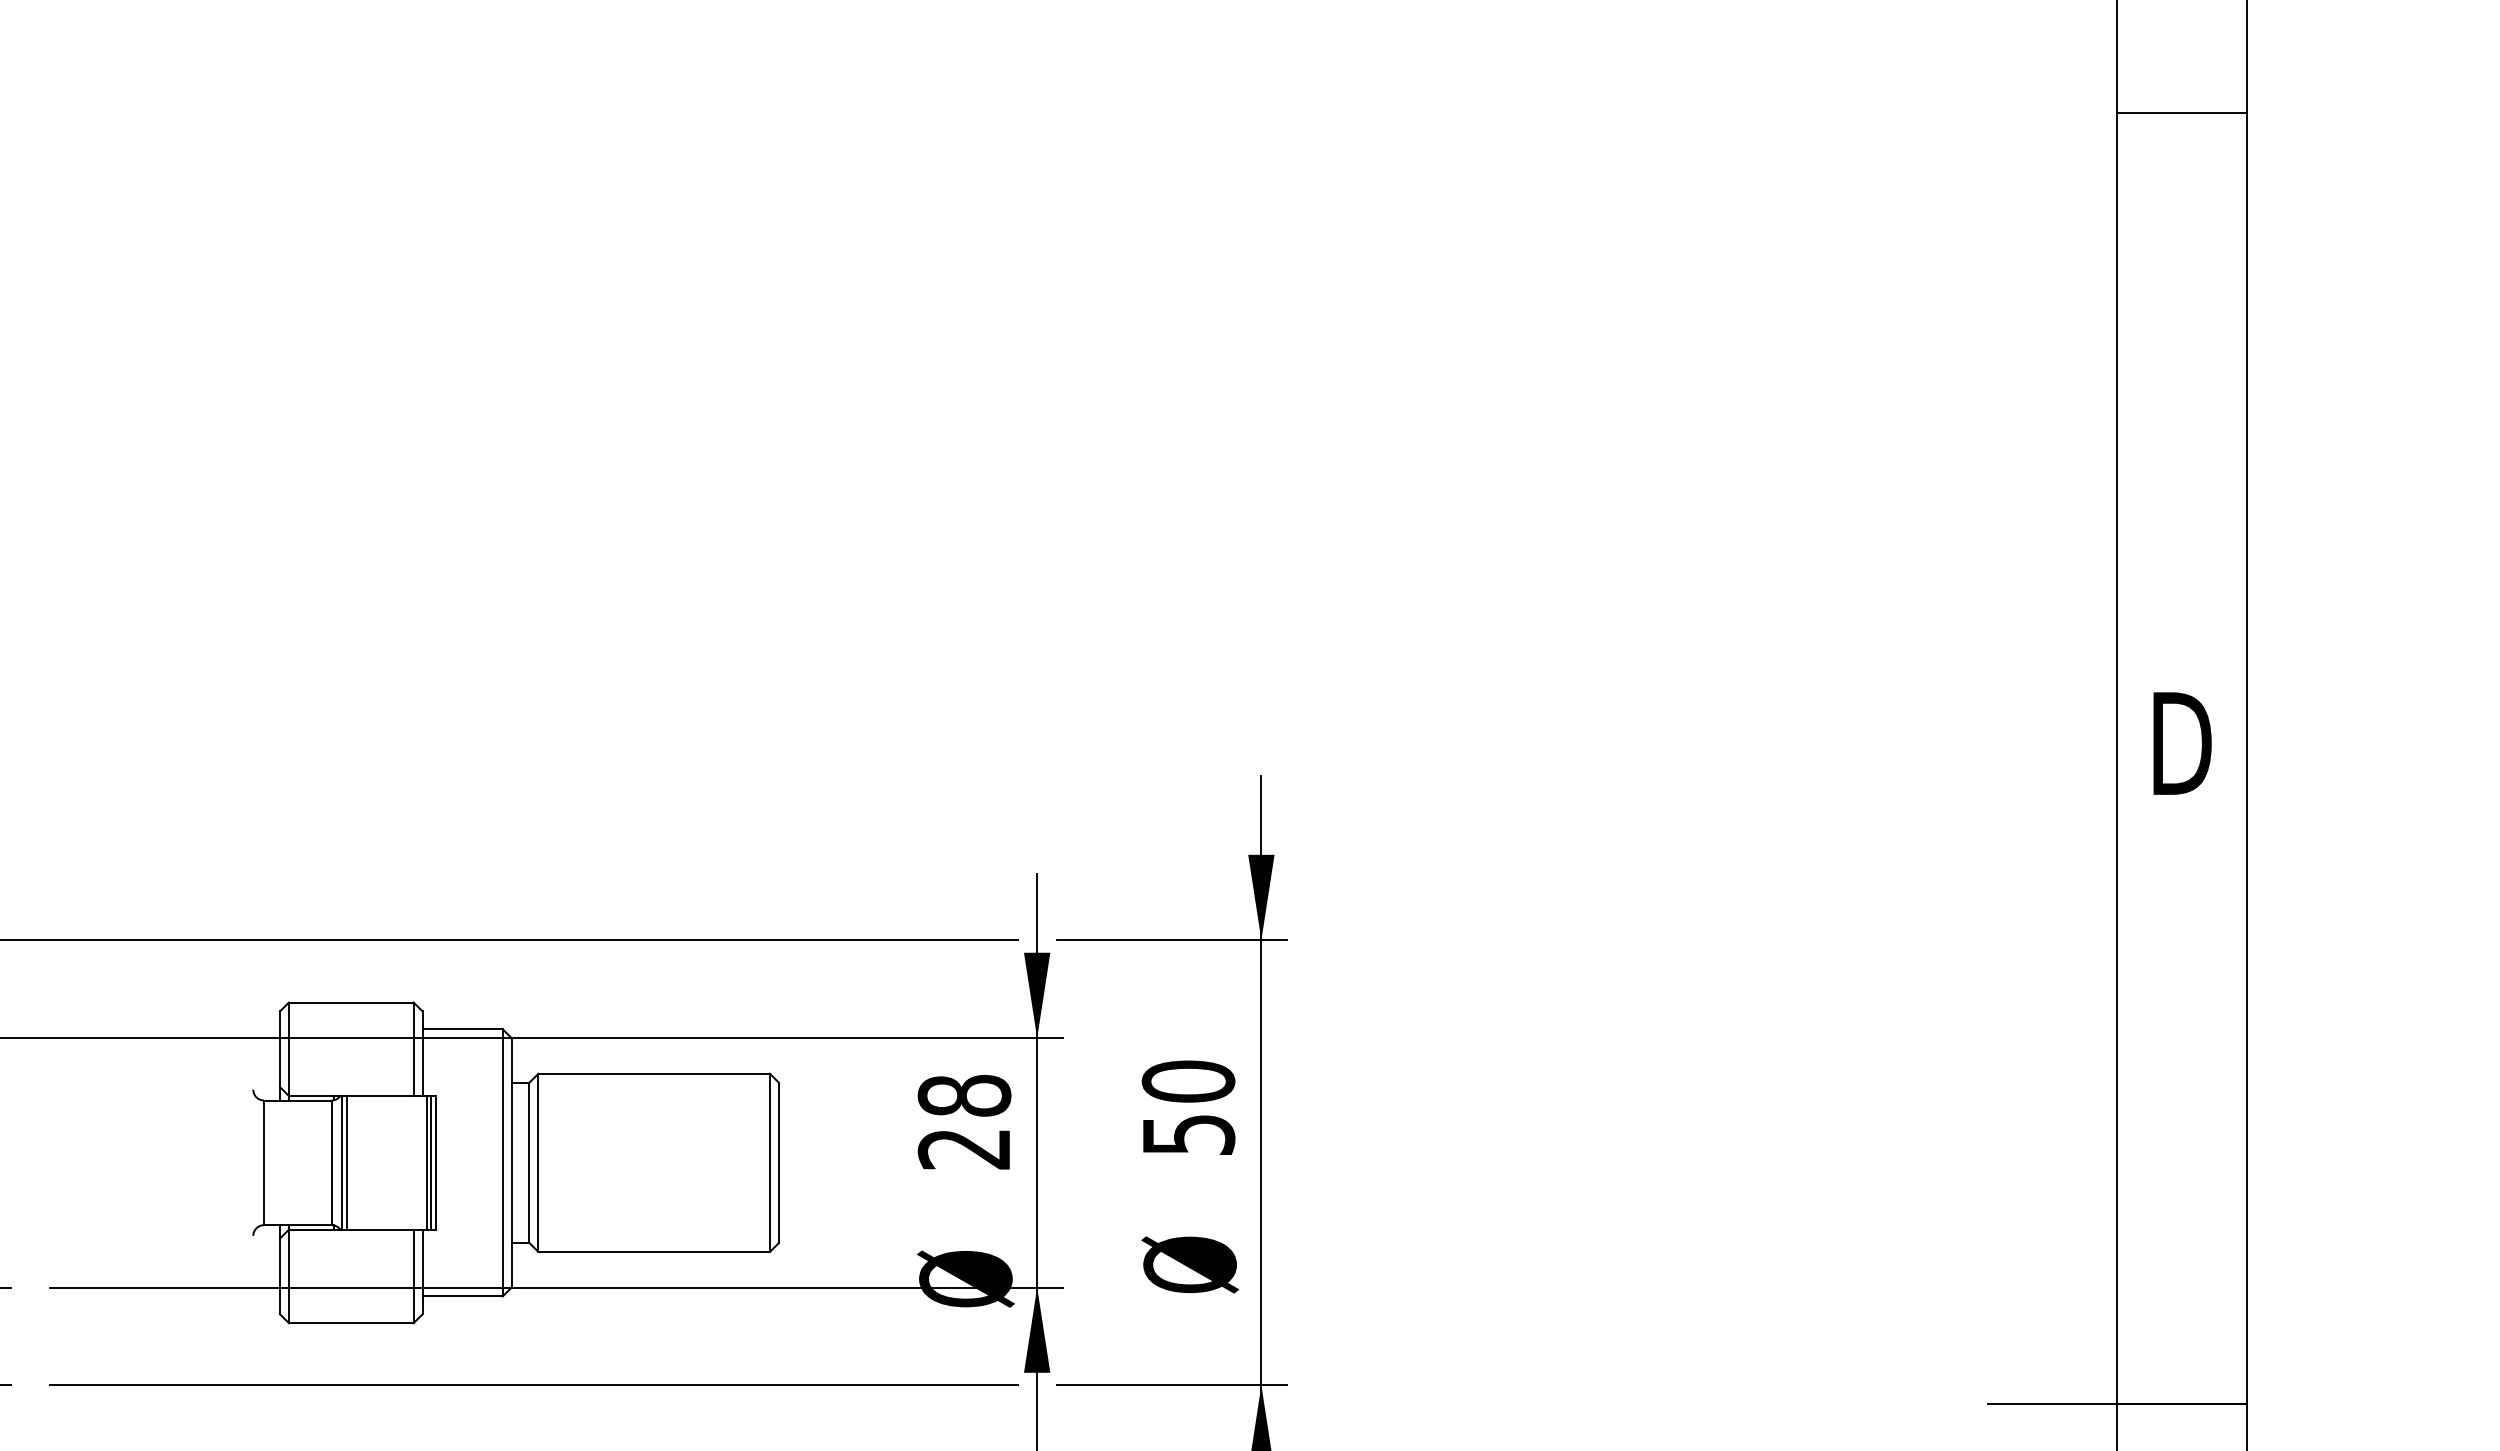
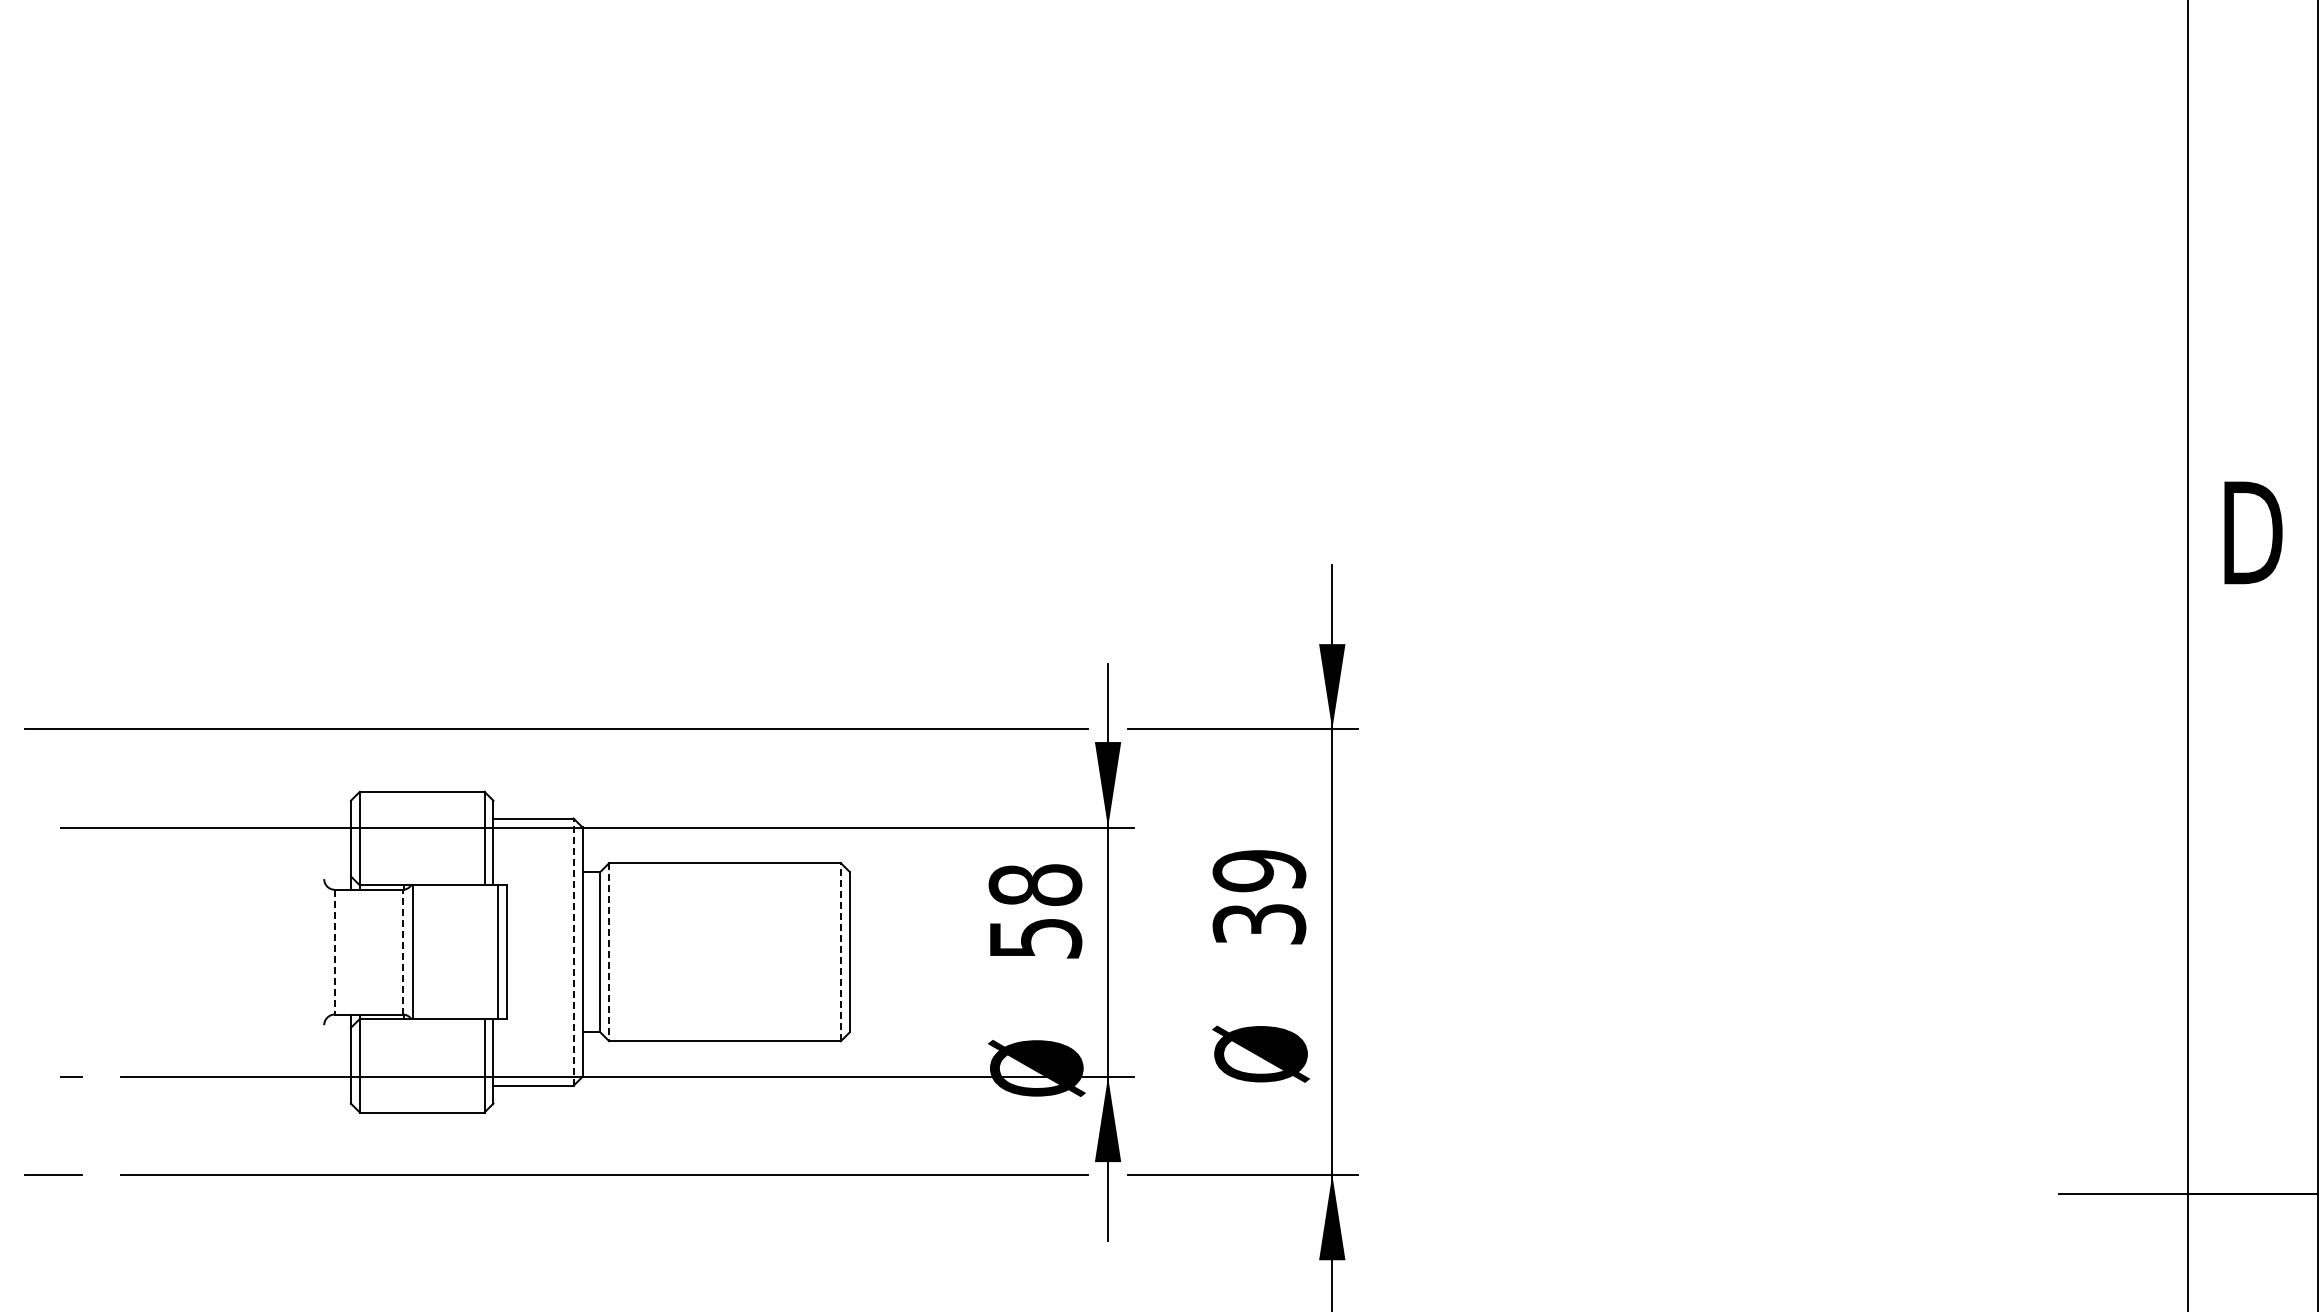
text: (1188, 1107) -> (1259, 896), 50 -> 39
text: (964, 1149) -> (1035, 938), 28 -> 58
line: (331, 1162) -> (402, 951), solid -> dashed
line: (346, 1162) -> (417, 951), removed
line: (431, 1162) -> (502, 951), removed
line: (502, 1162) -> (573, 951), solid -> dashed
line: (769, 1162) -> (840, 951), solid -> dashed
line: (264, 1163) -> (335, 952), solid -> dashed
line: (538, 1163) -> (609, 952), solid -> dashed

